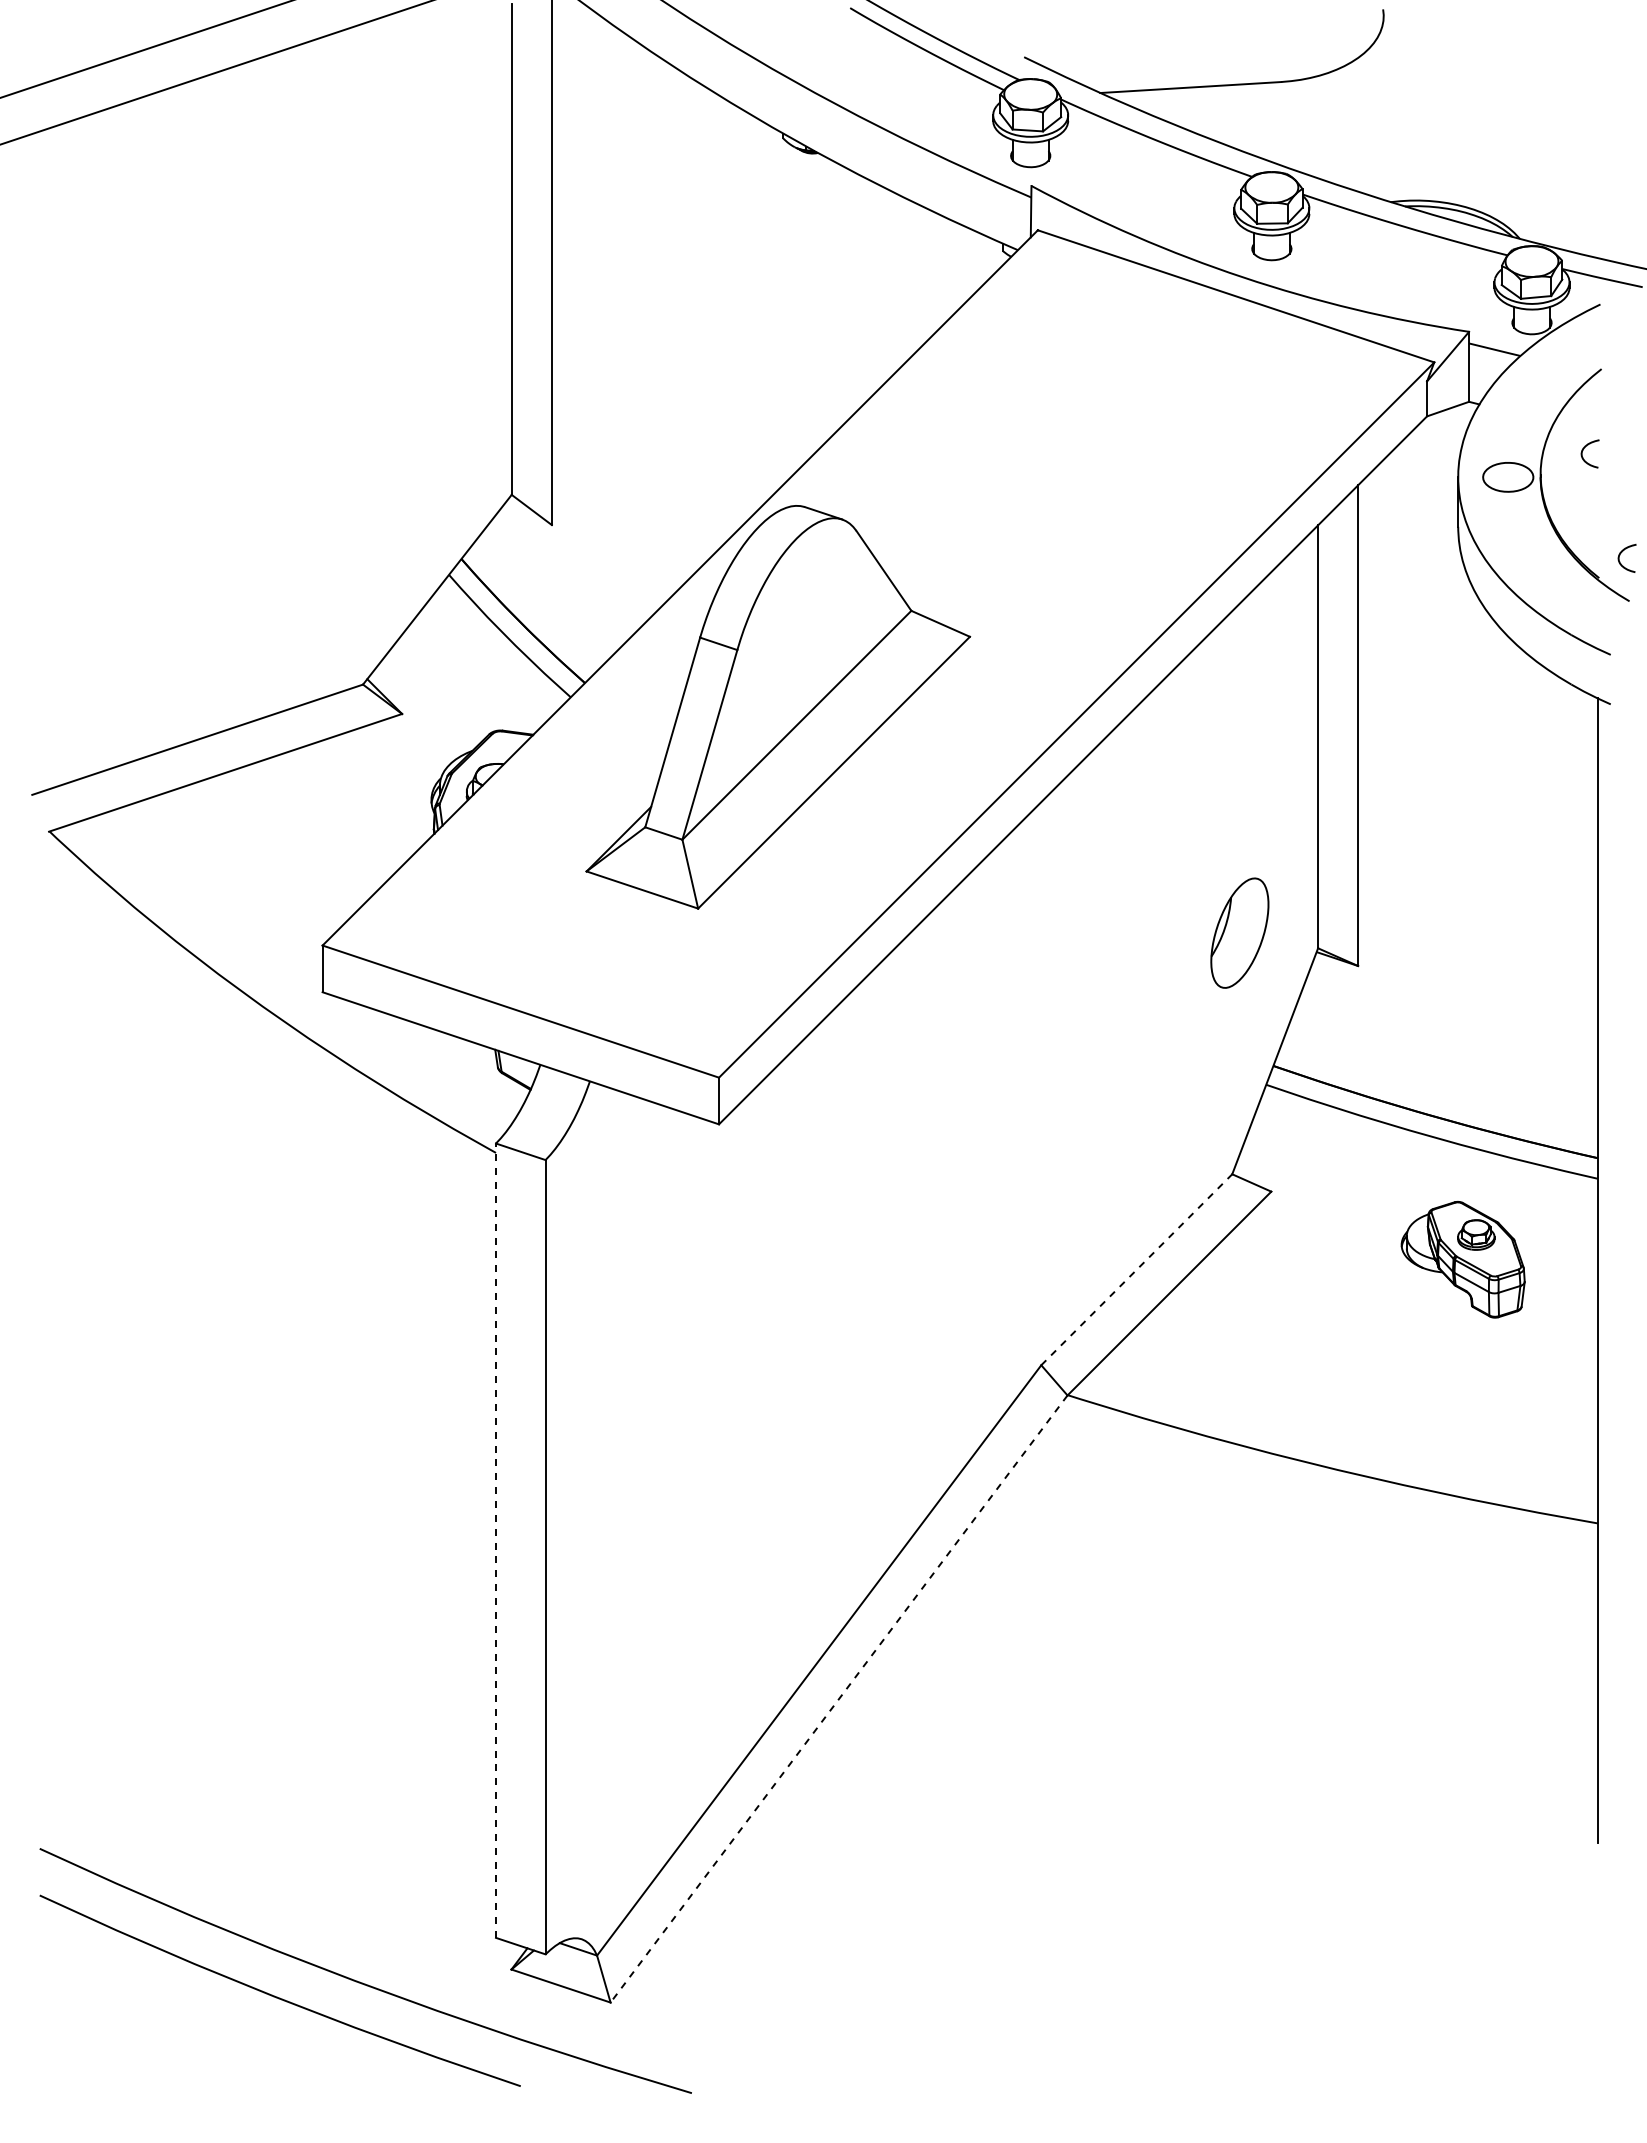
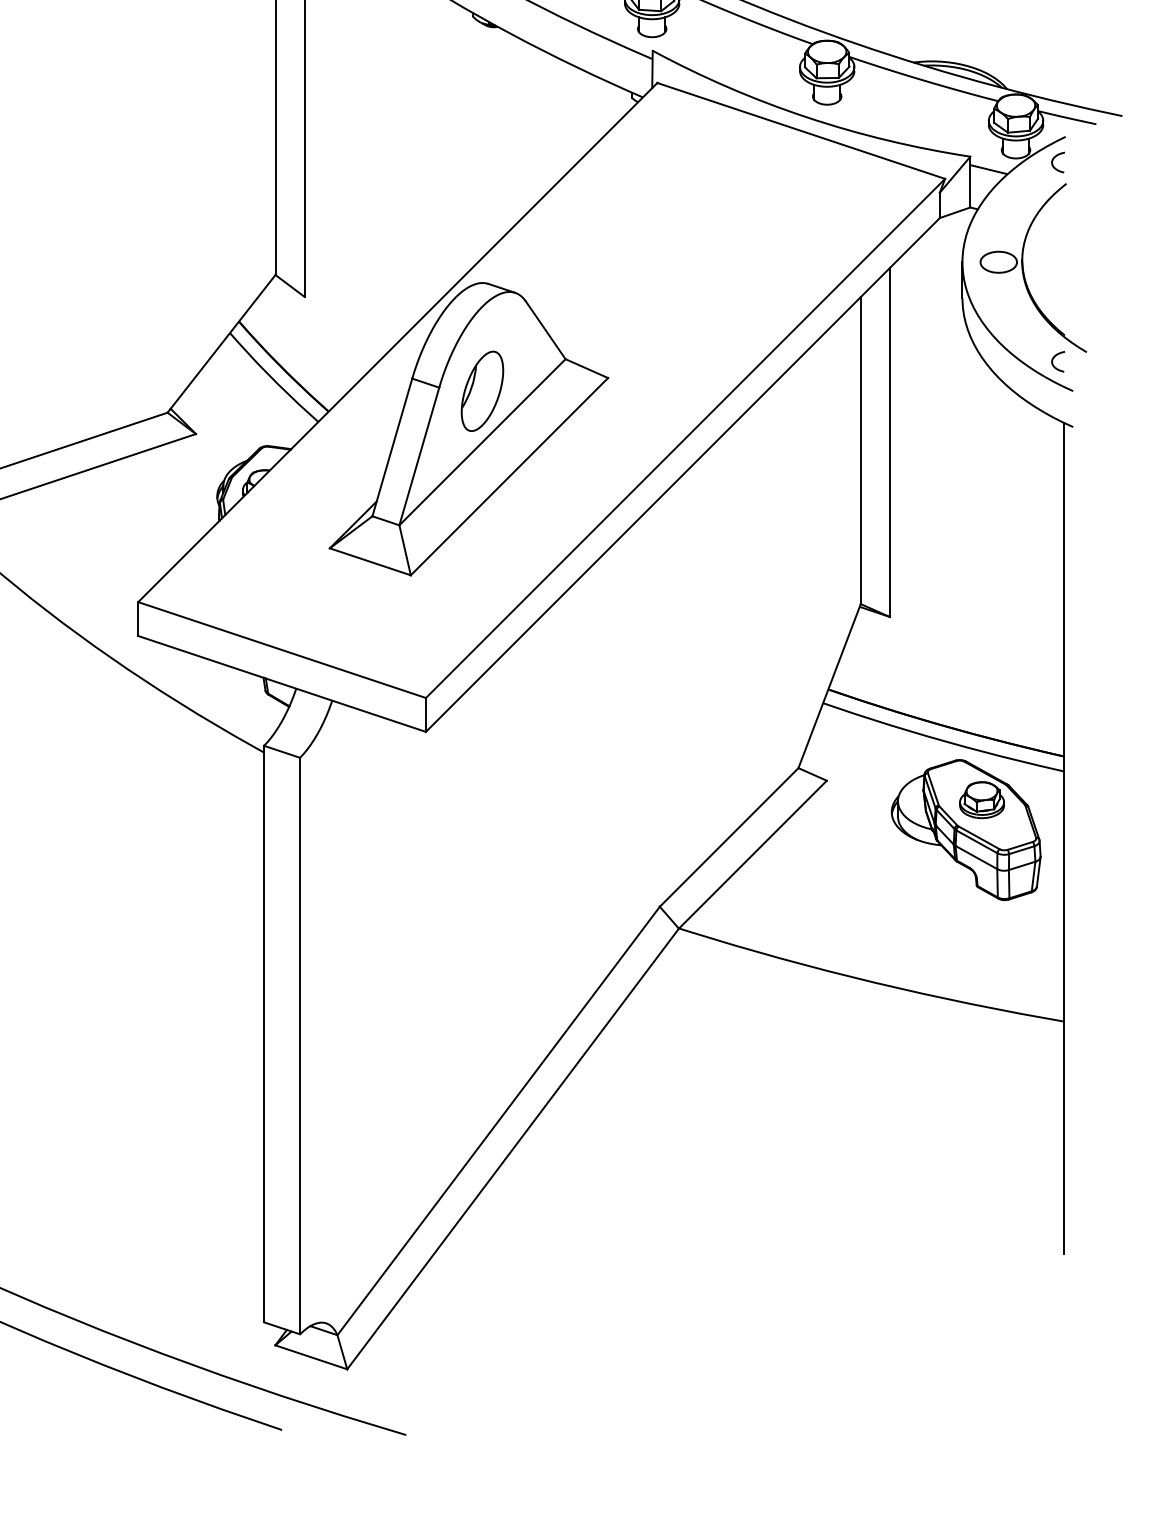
curve: (1583, 450) -> (1053, 160), moved
curve: (1620, 555) -> (1053, 359), moved
part: (1239, 932) -> (482, 390), moved
part: (1462, 1259) -> (965, 829), size x1.67
line: (1137, 1269) -> (729, 837), dashed -> solid
line: (496, 1540) -> (264, 1033), dashed -> solid
line: (839, 1699) -> (513, 1149), dashed -> solid

